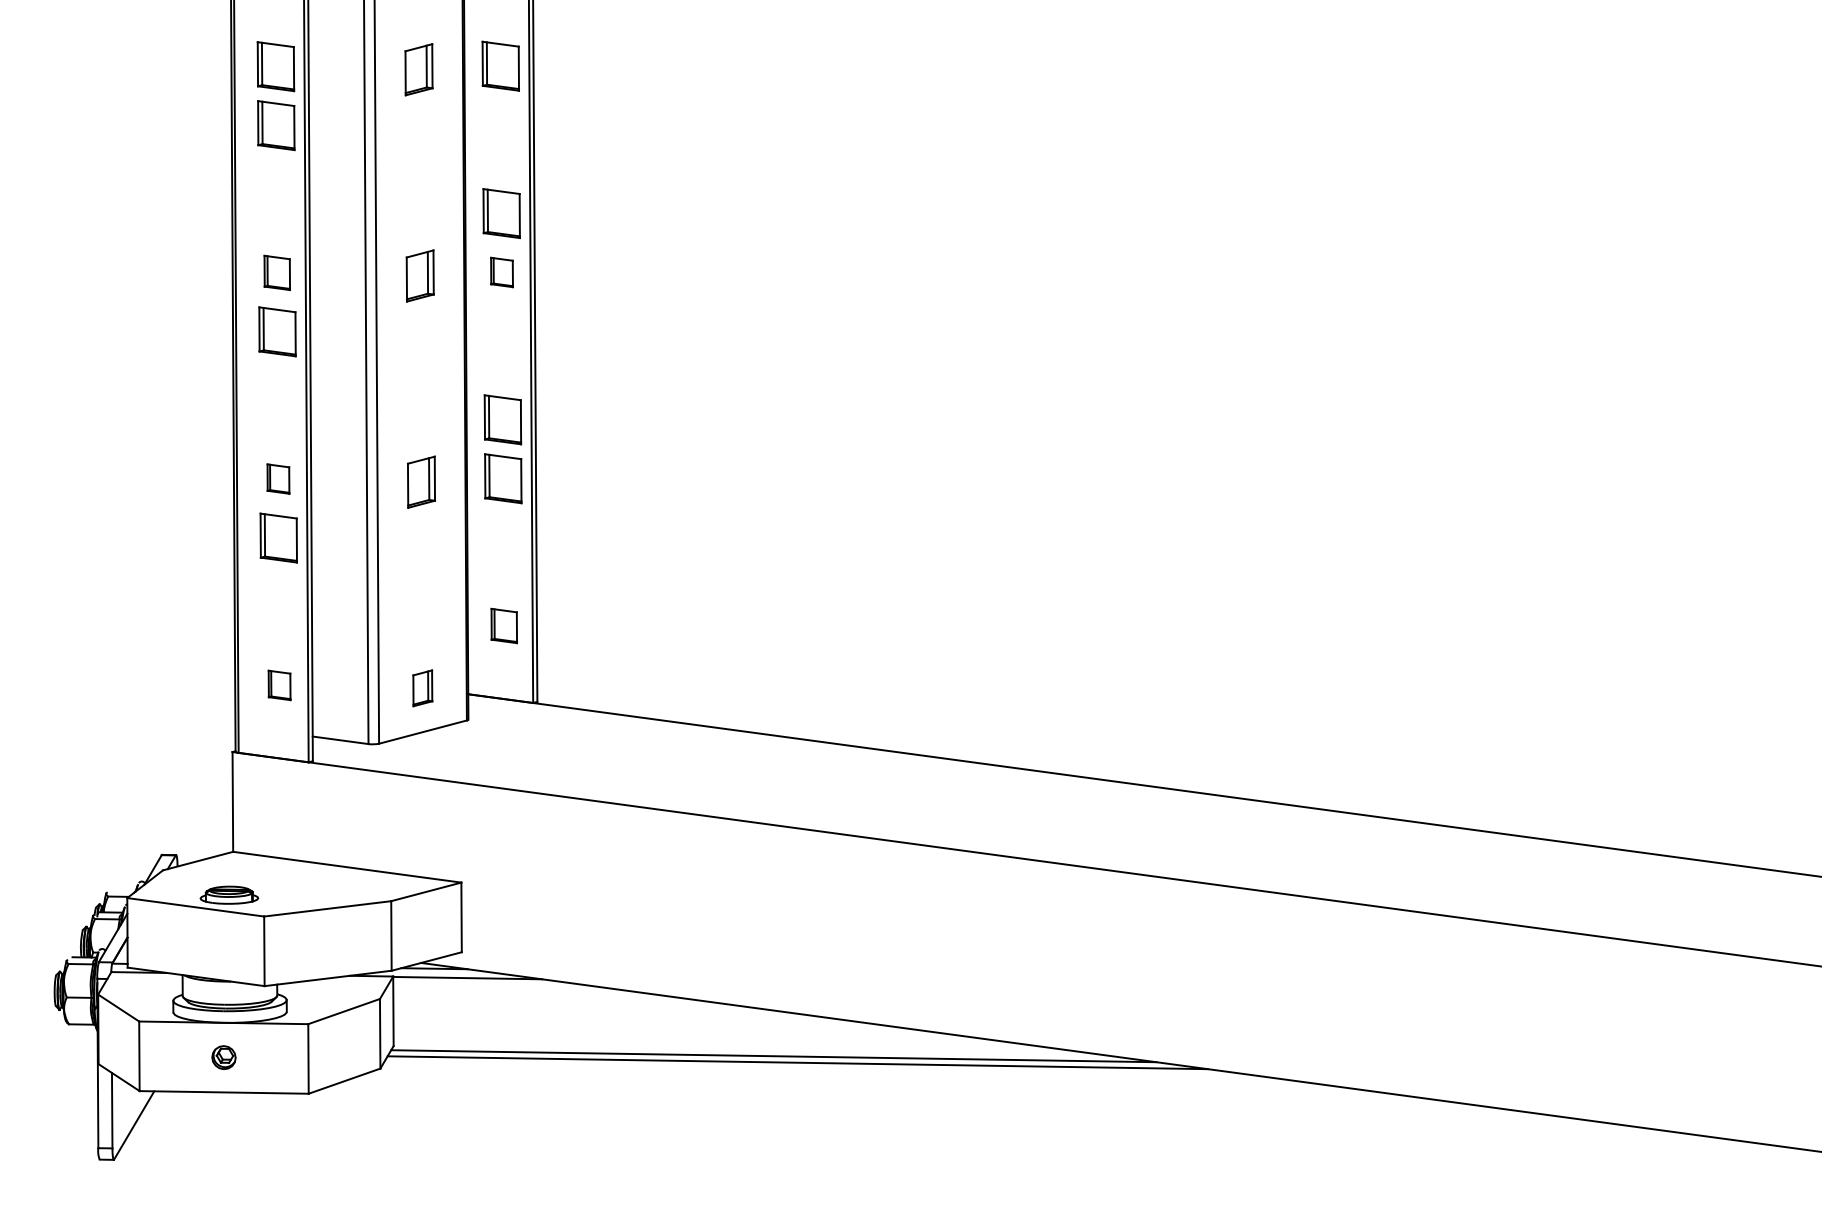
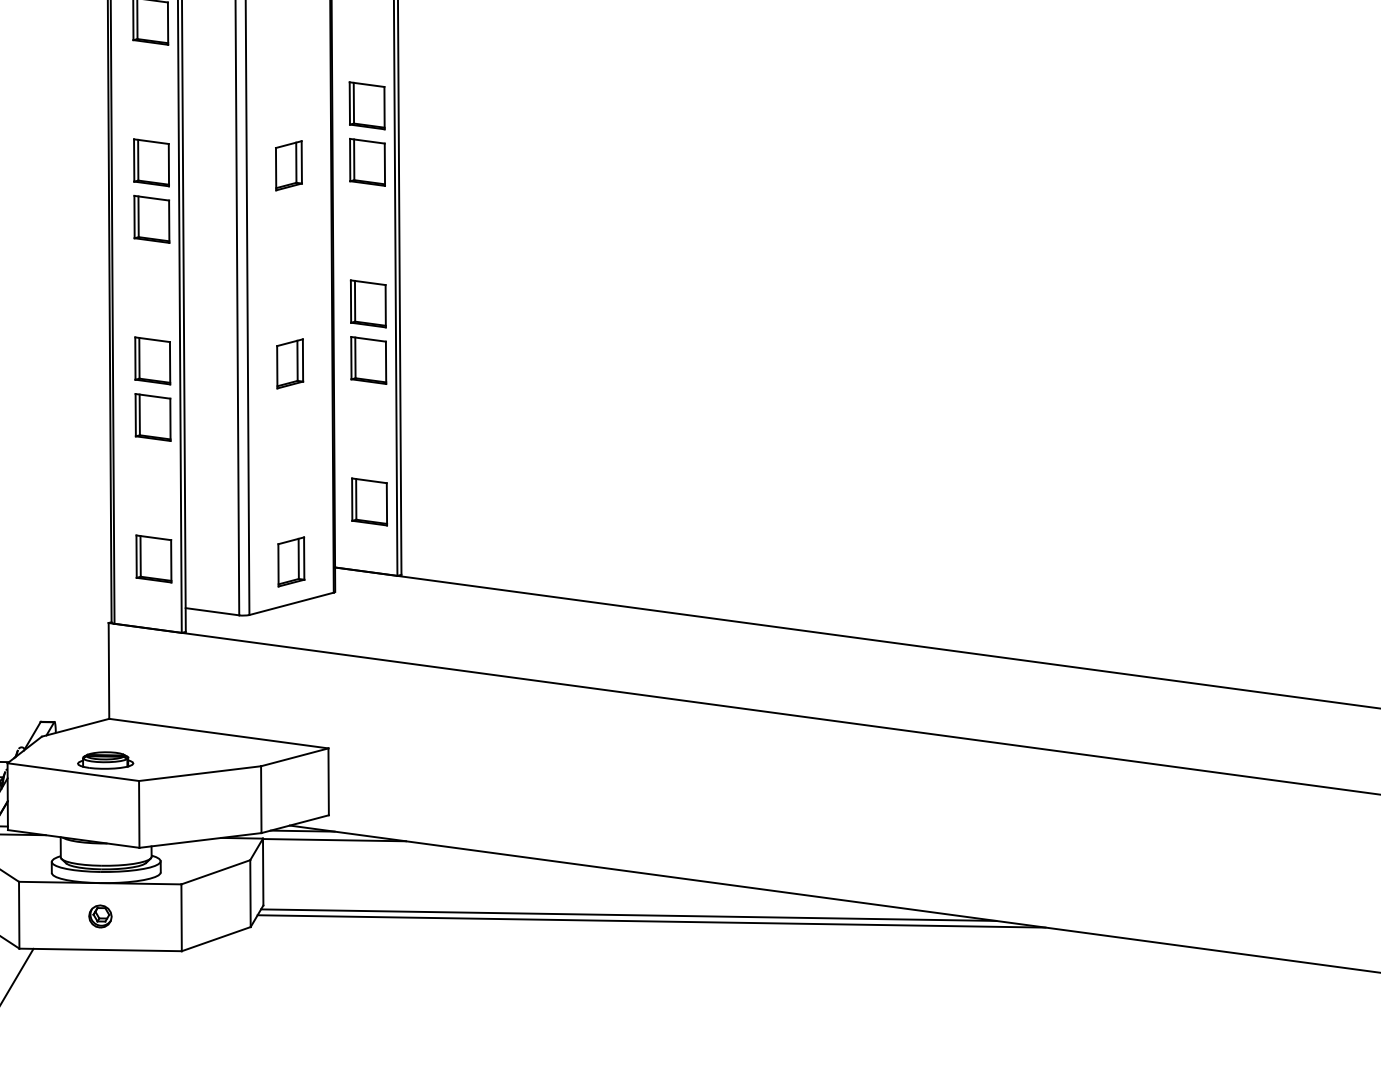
part: (277, 272) -> (151, 162), size x1.43
part: (501, 272) -> (366, 162), size x1.67
part: (278, 478) -> (152, 360), size x1.67
part: (504, 625) -> (369, 501), size x1.43
part: (279, 685) -> (153, 559), size x1.67
part: (422, 687) -> (291, 561), size x1.43

